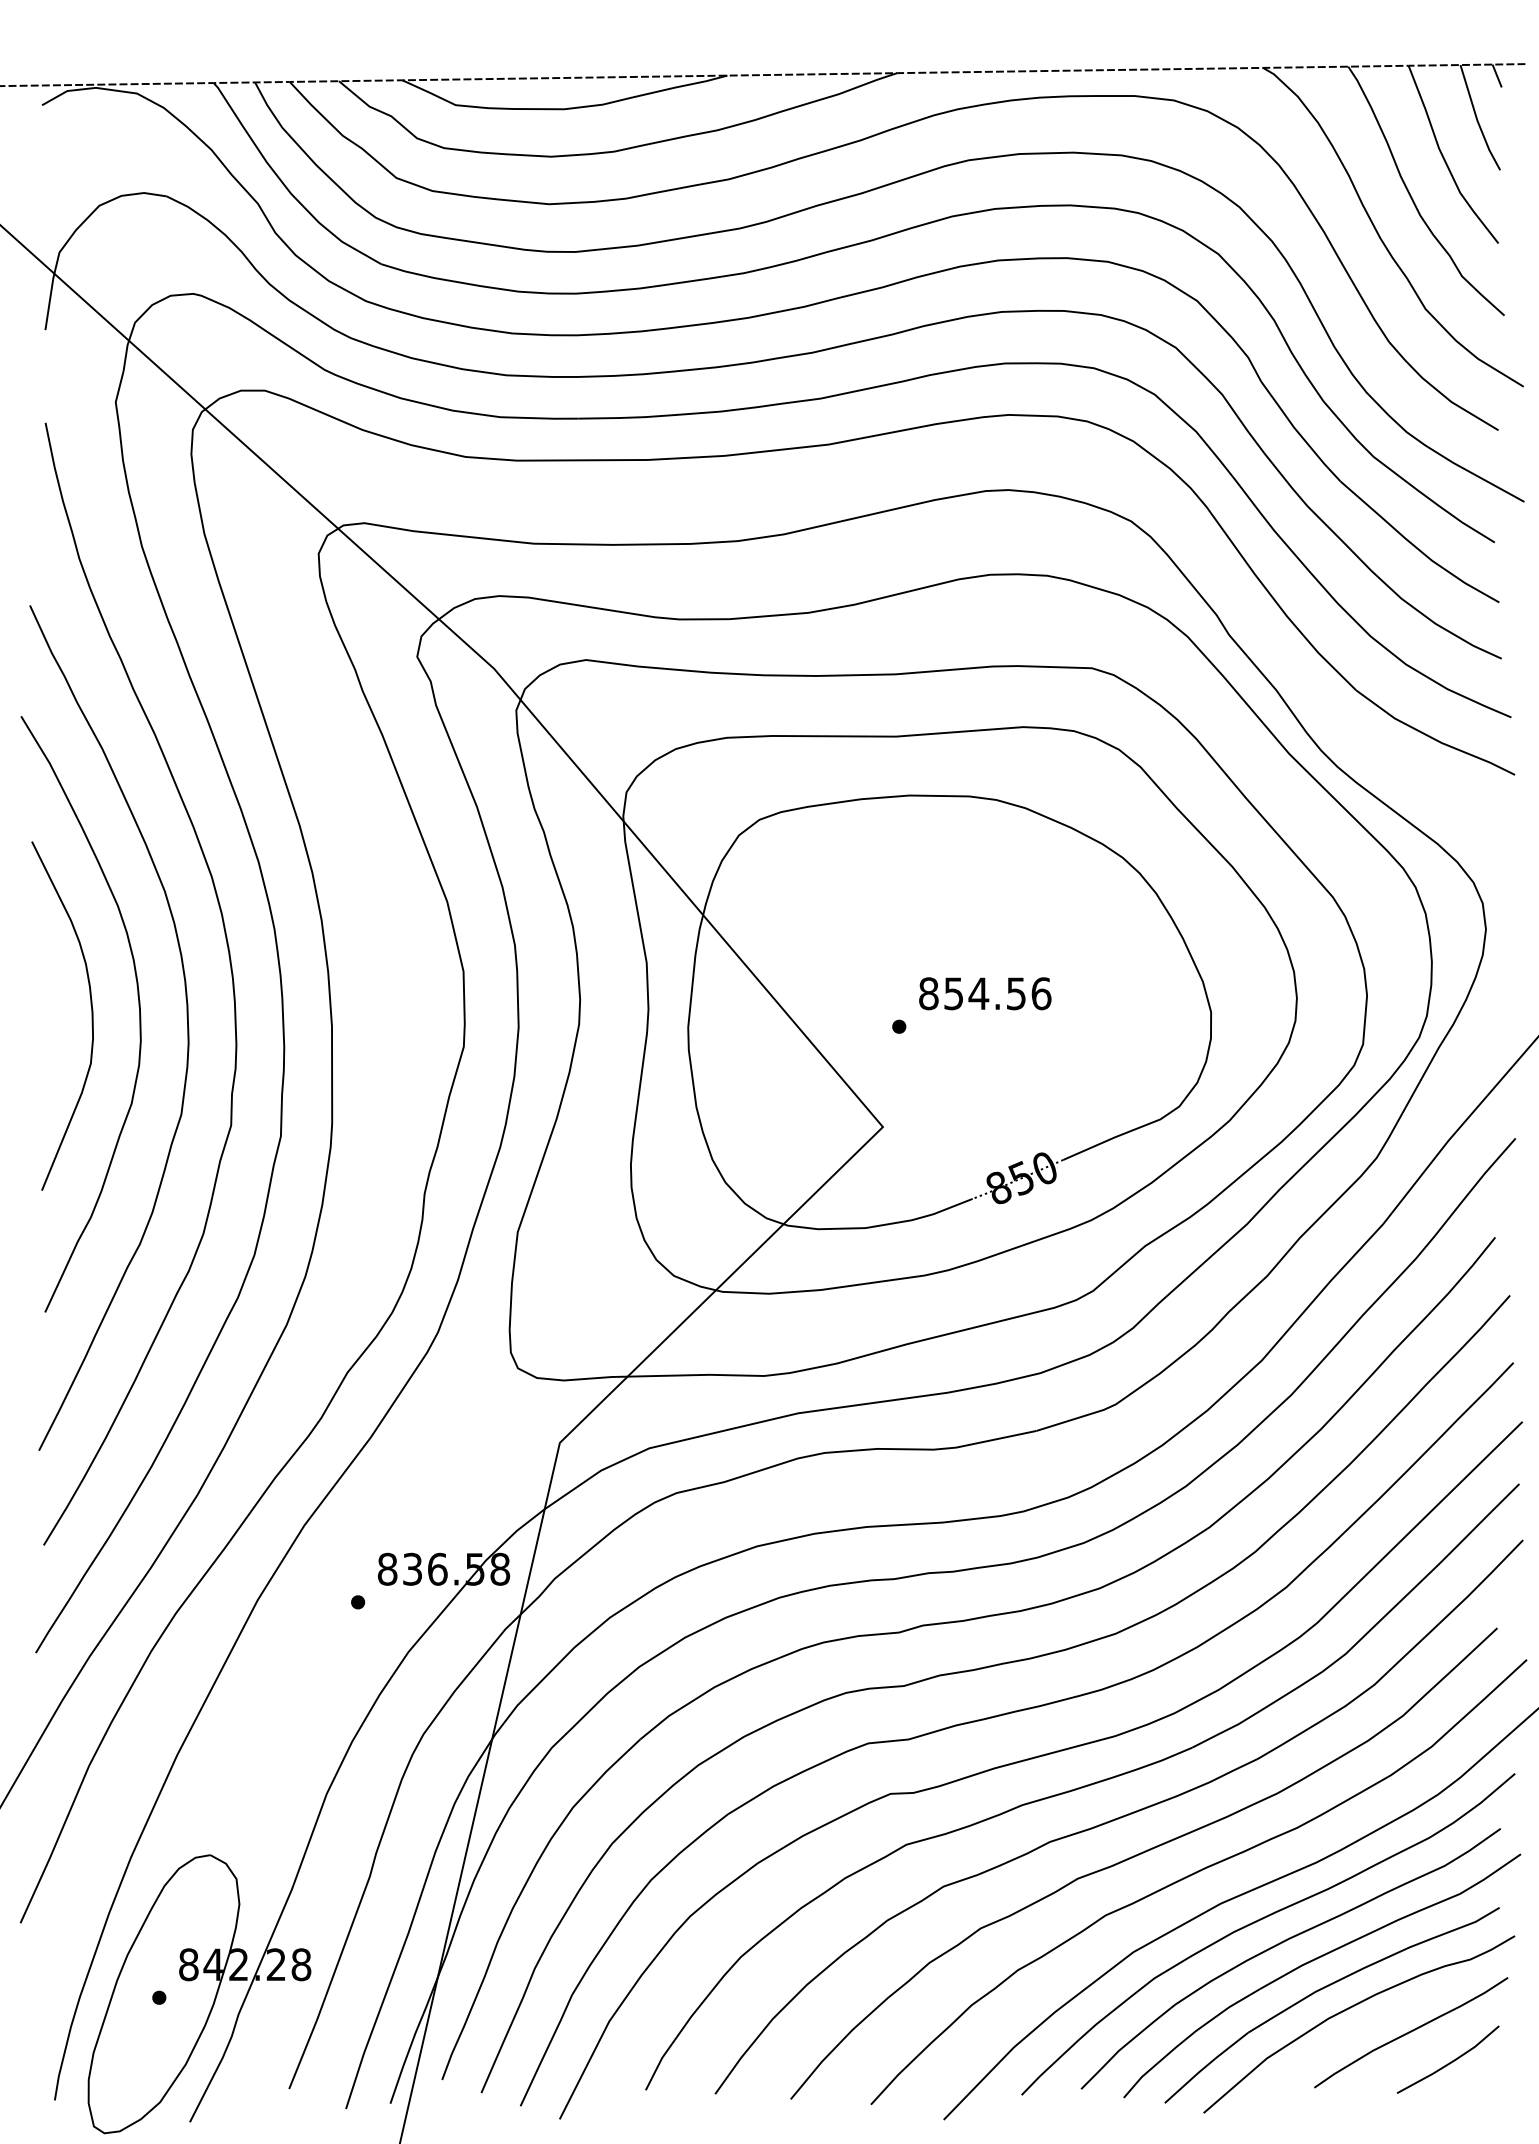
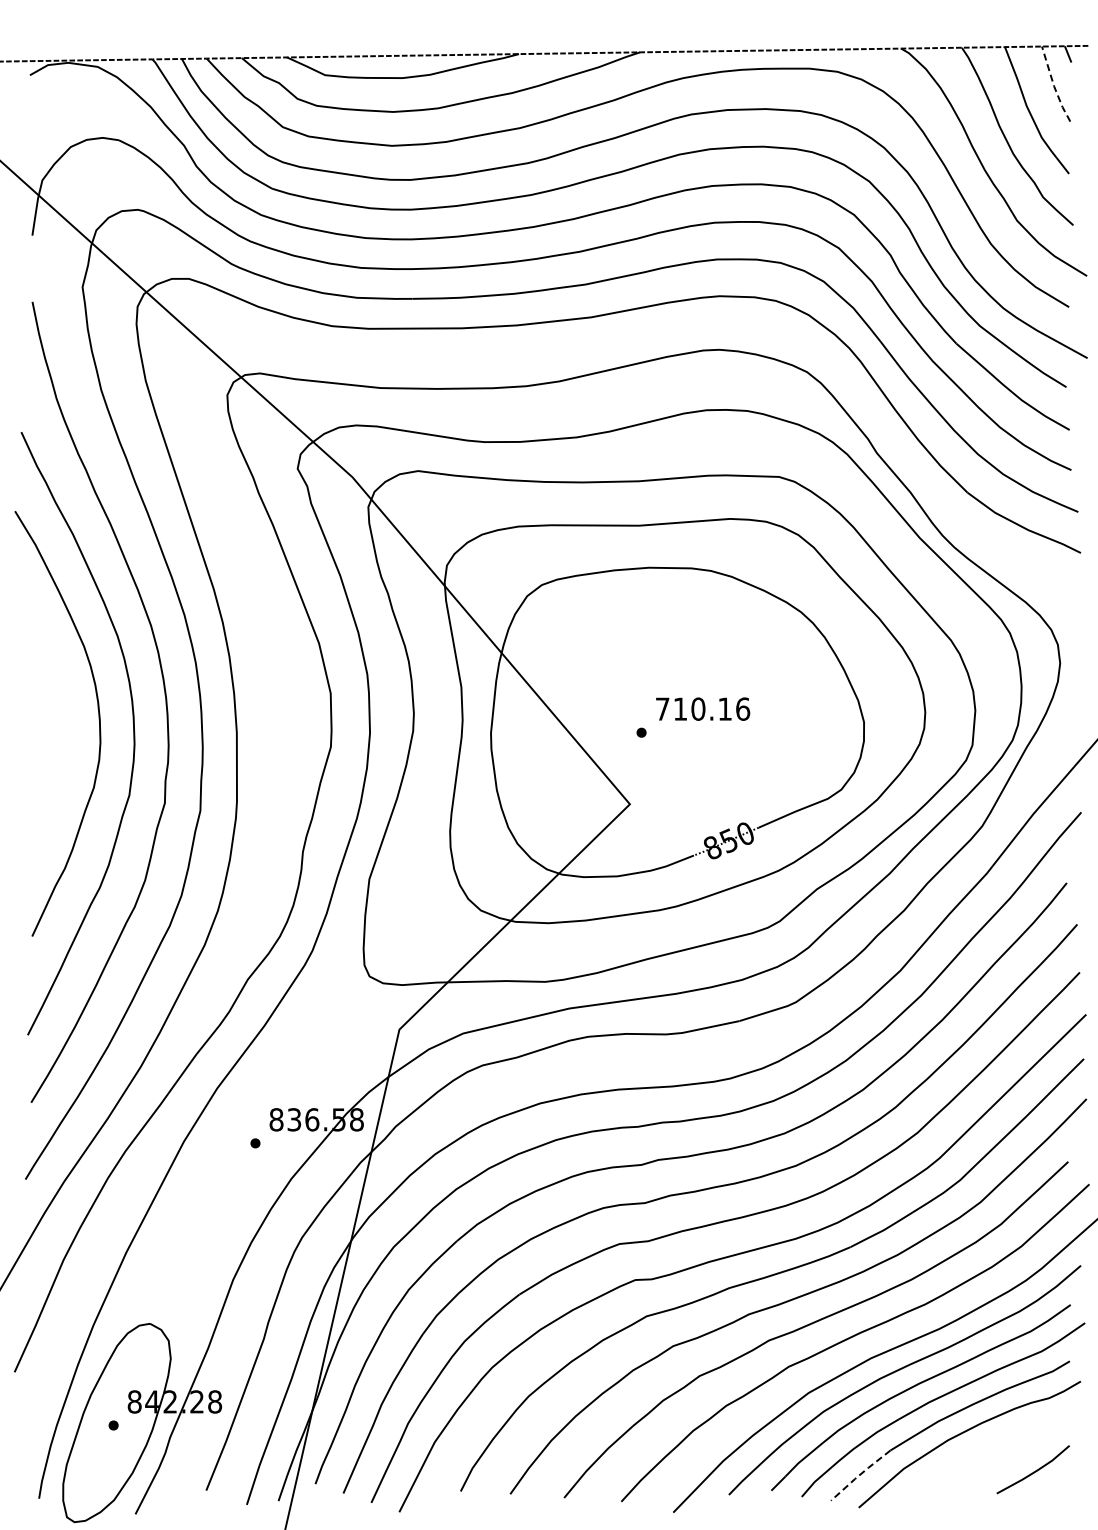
line: (1478, 121) -> (1054, 86), solid -> dashed
text: (972, 992) -> (693, 708), 854.56 -> 710.16
curve: (90, 1009) -> (64, 720), removed
curve: (1410, 2032) -> (1006, 1450), removed
line: (1206, 2066) -> (860, 1474), solid -> dashed

